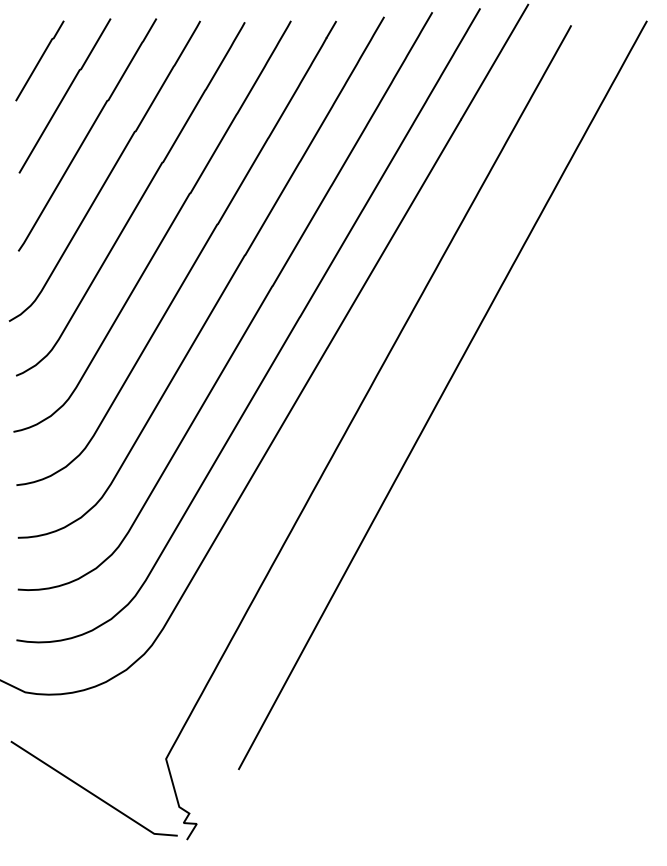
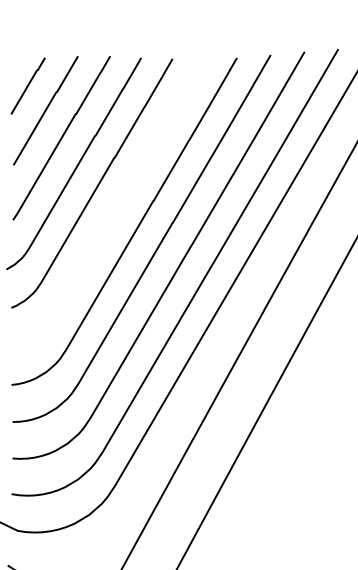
curve: (165, 232) -> (116, 206), removed

